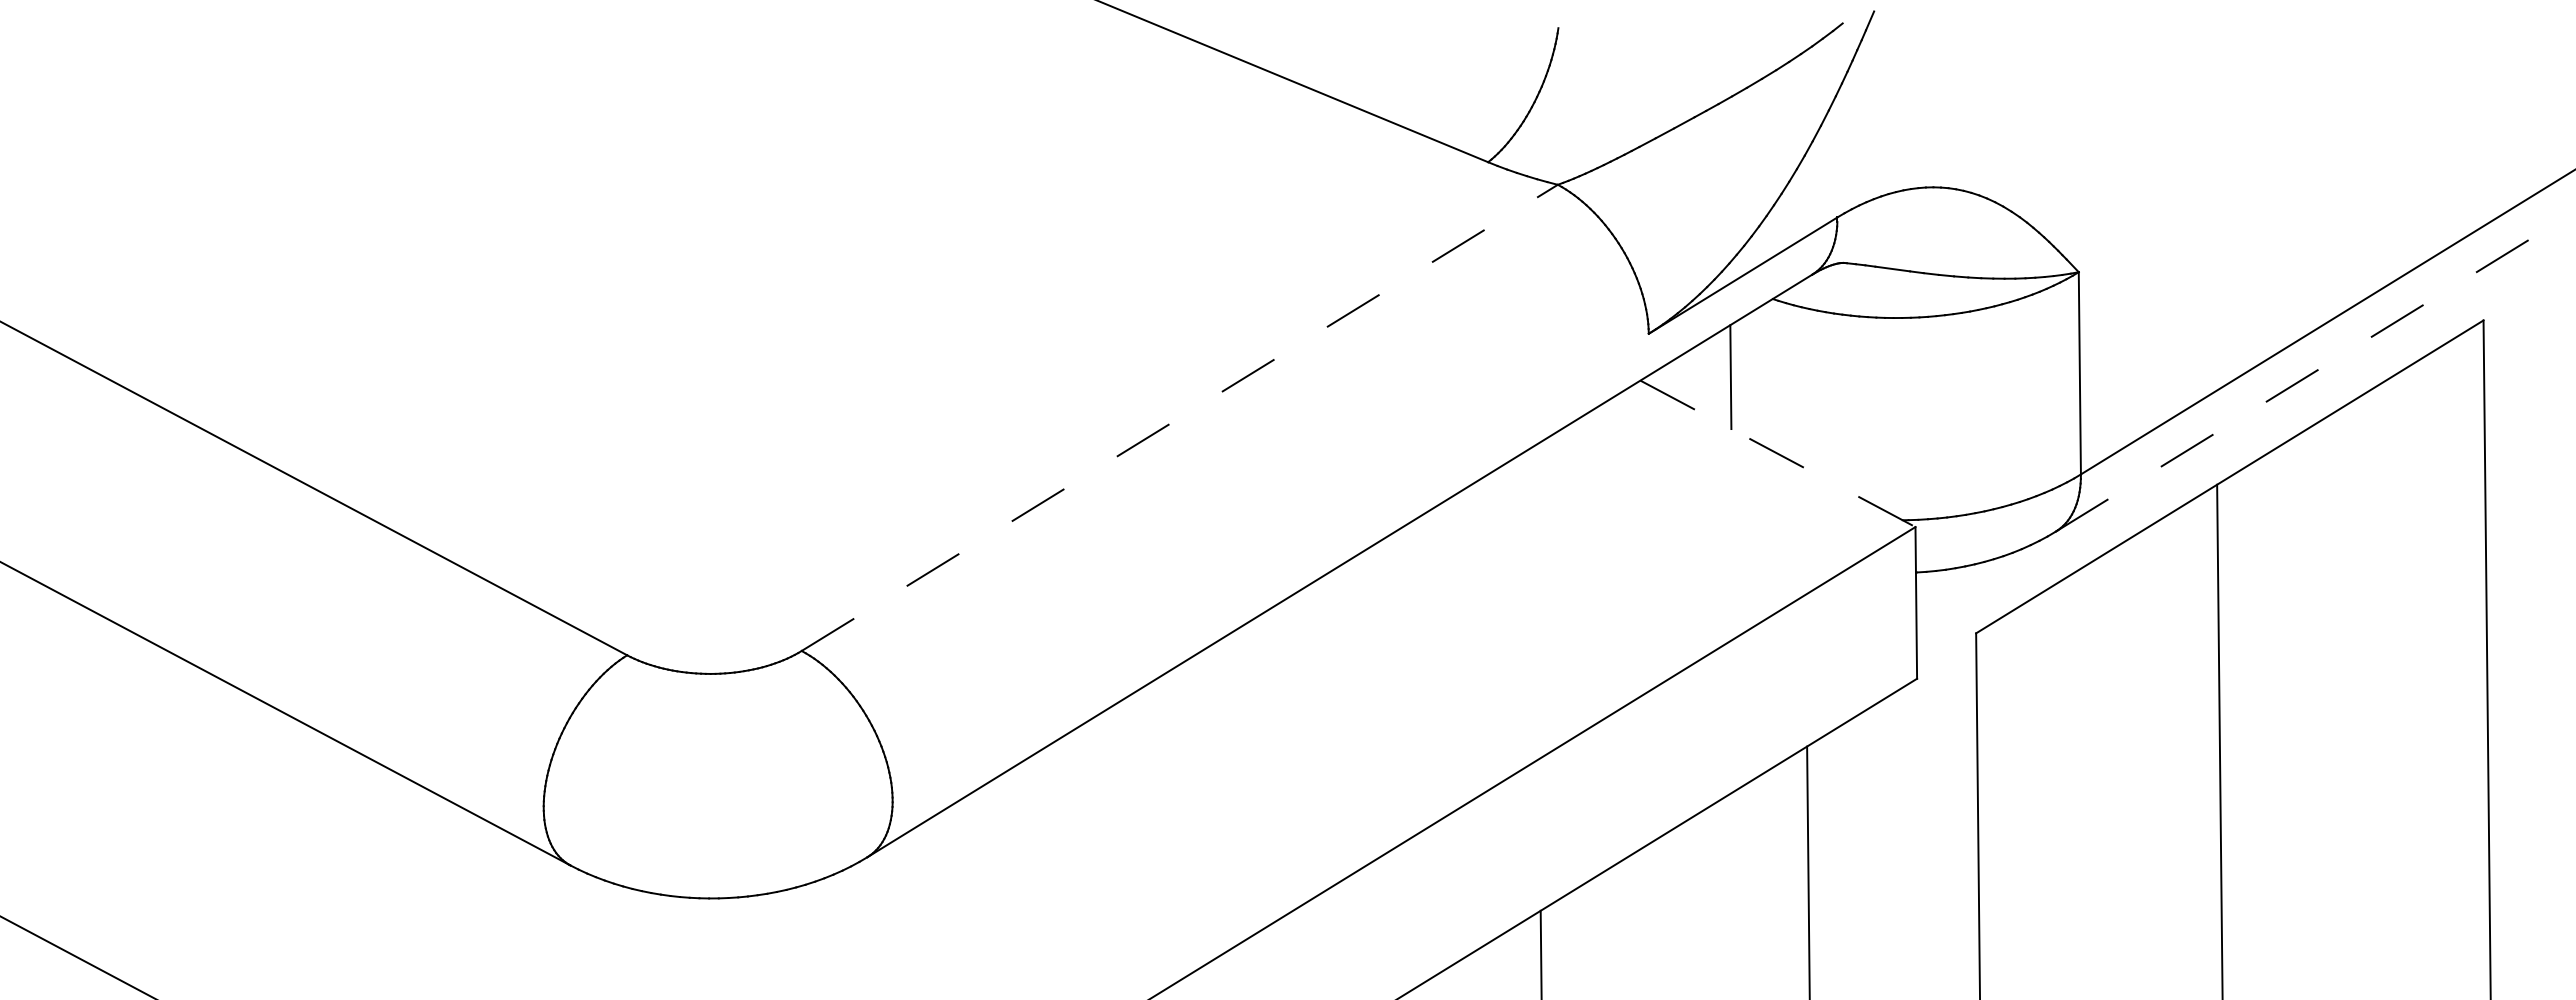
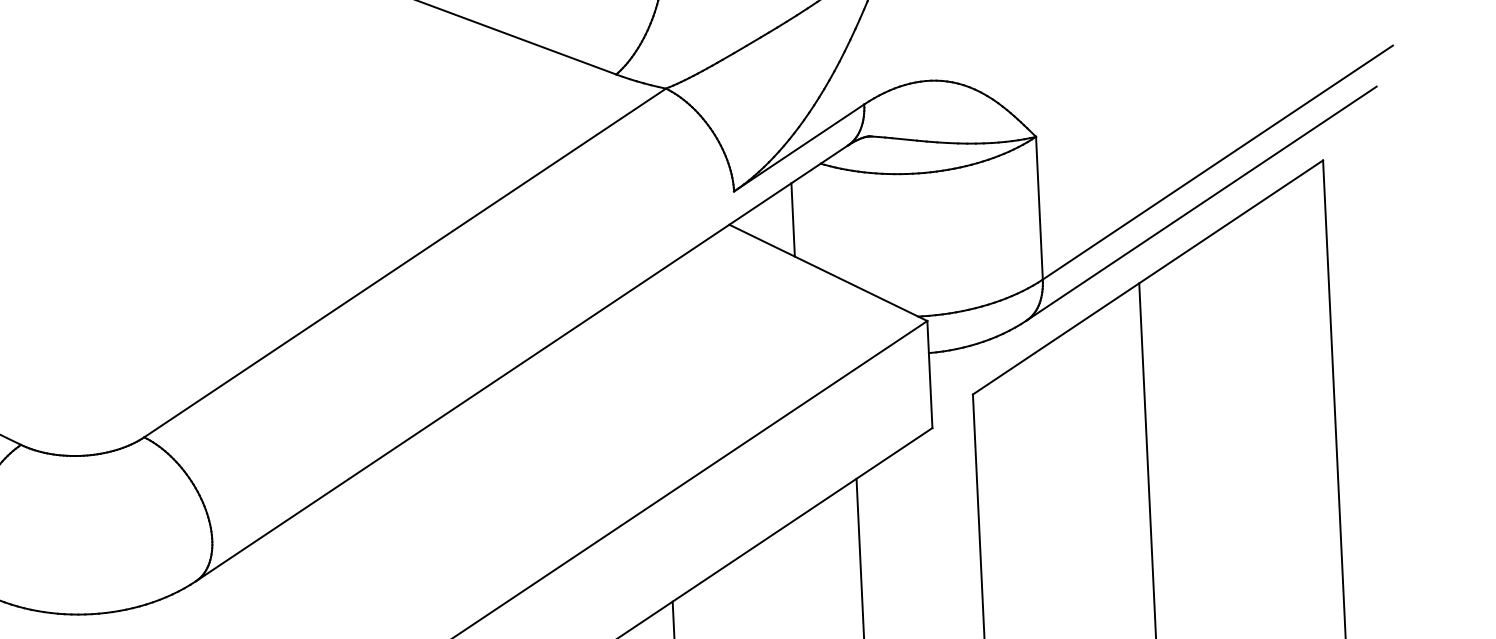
line: (2309, 374) -> (1201, 203), dashed -> solid
line: (1180, 417) -> (405, 262), dashed -> solid
line: (1777, 453) -> (828, 272), dashed -> solid

